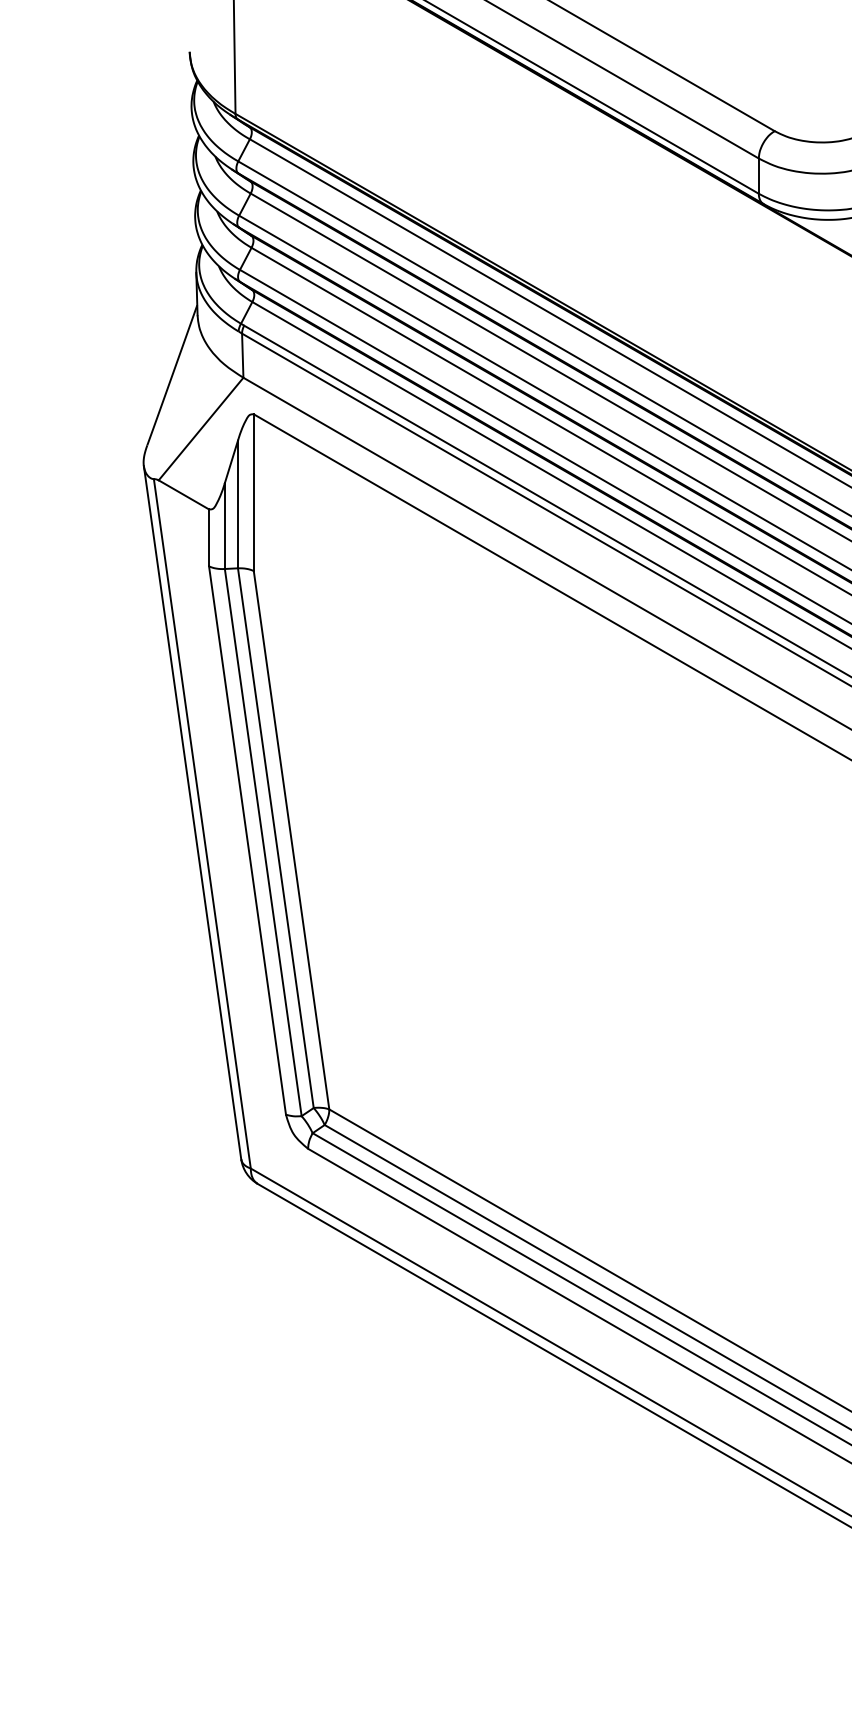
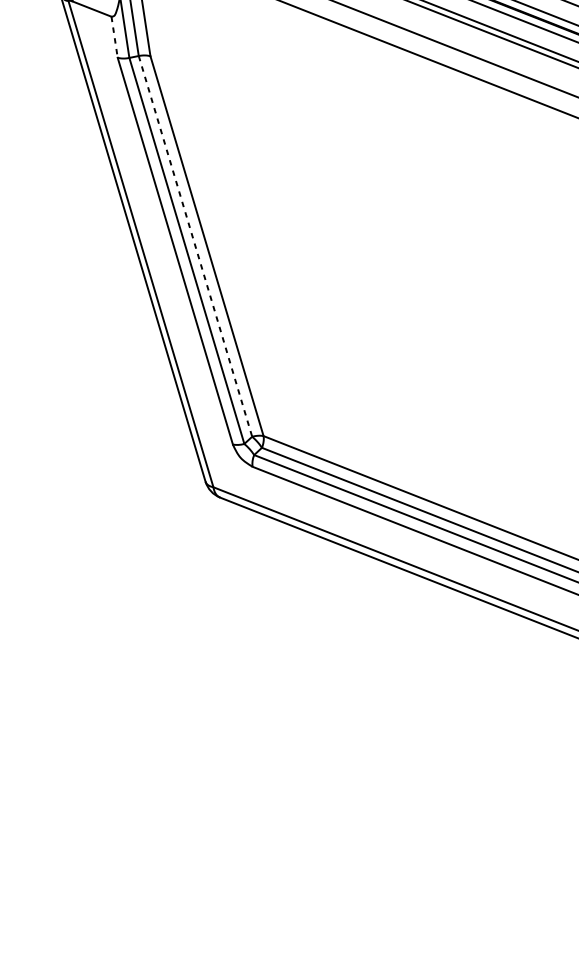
line: (209, 538) -> (114, 37), solid -> dashed
line: (275, 838) -> (195, 246), solid -> dashed

